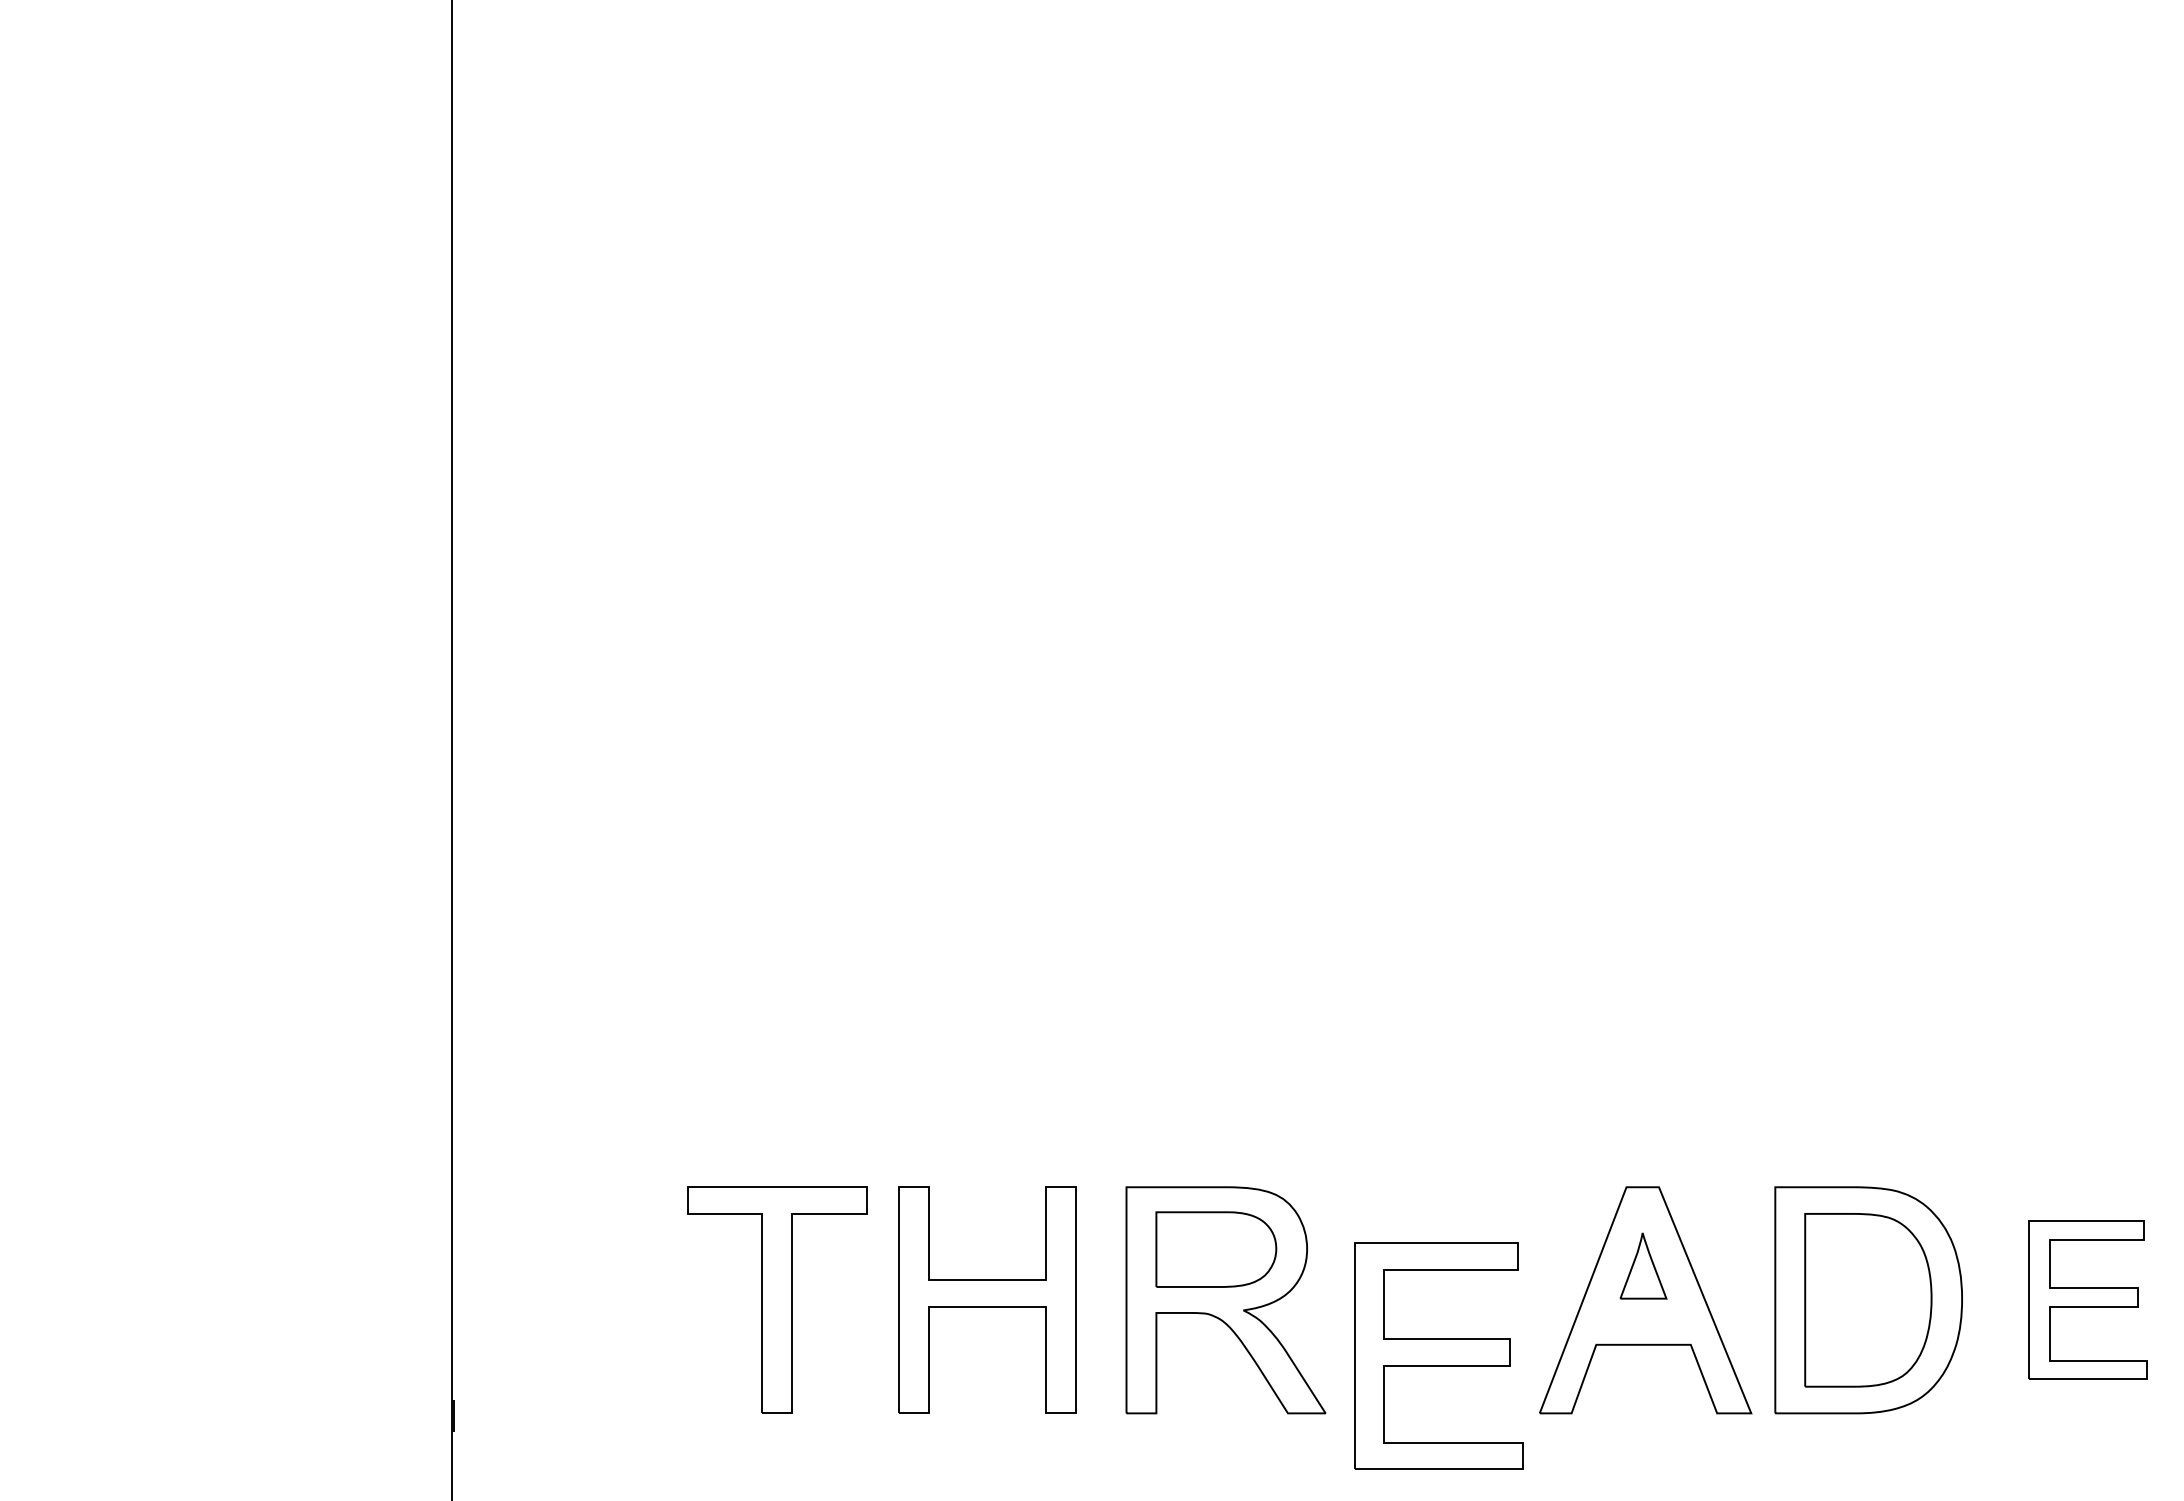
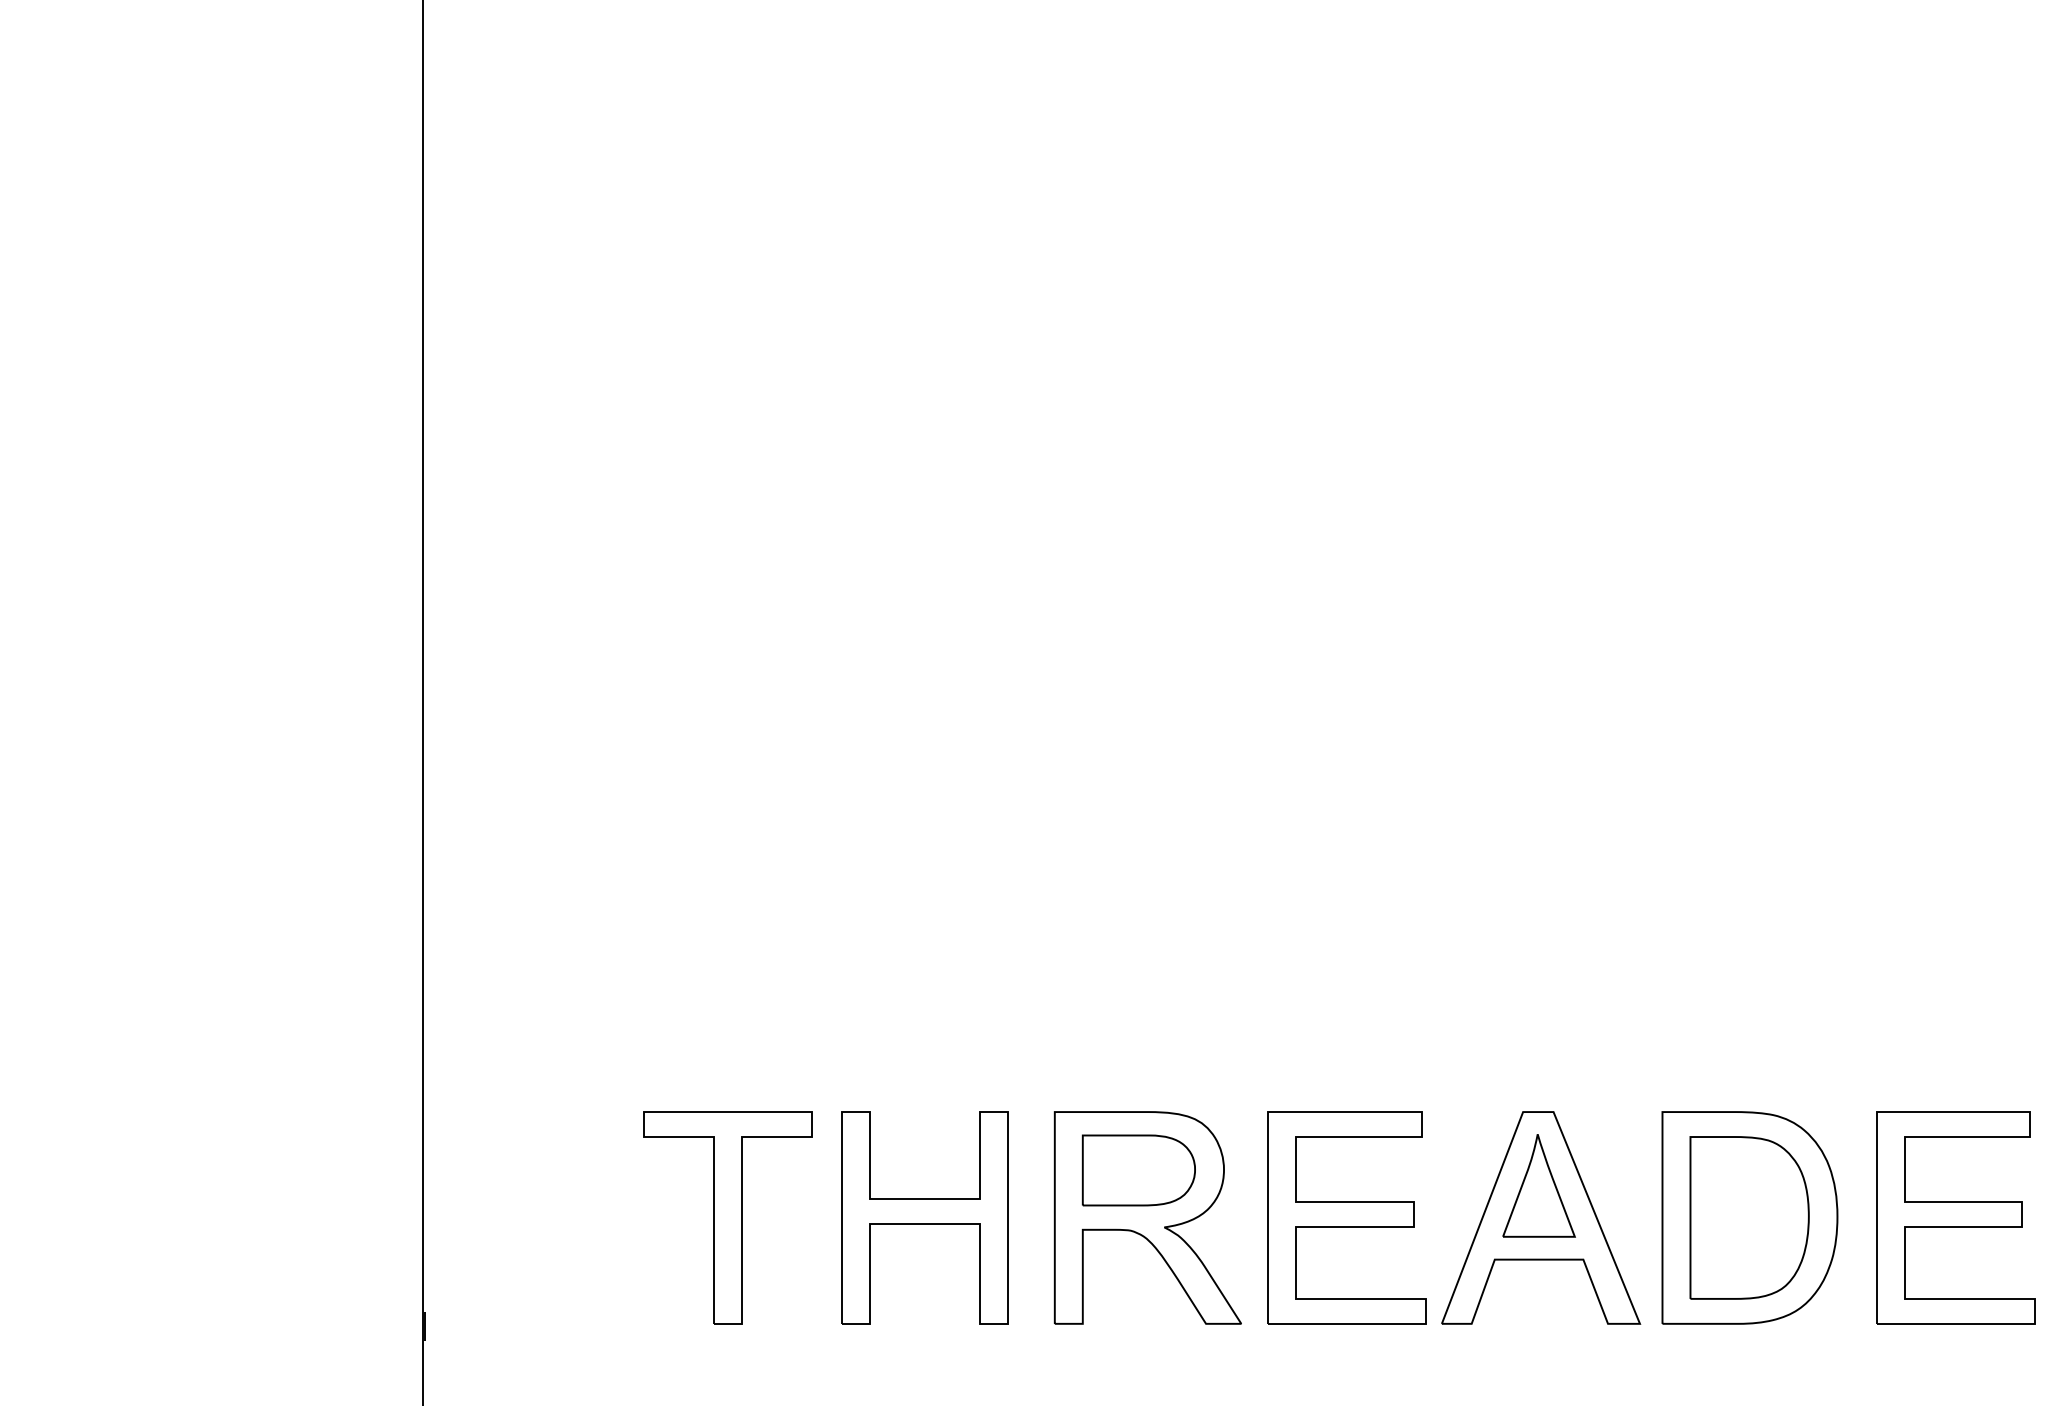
part: (1643, 1265) -> (1539, 1185), size x1.67
part: (2088, 1299) -> (1955, 1217), size x1.43
part: (1438, 1355) -> (1347, 1217), moved

